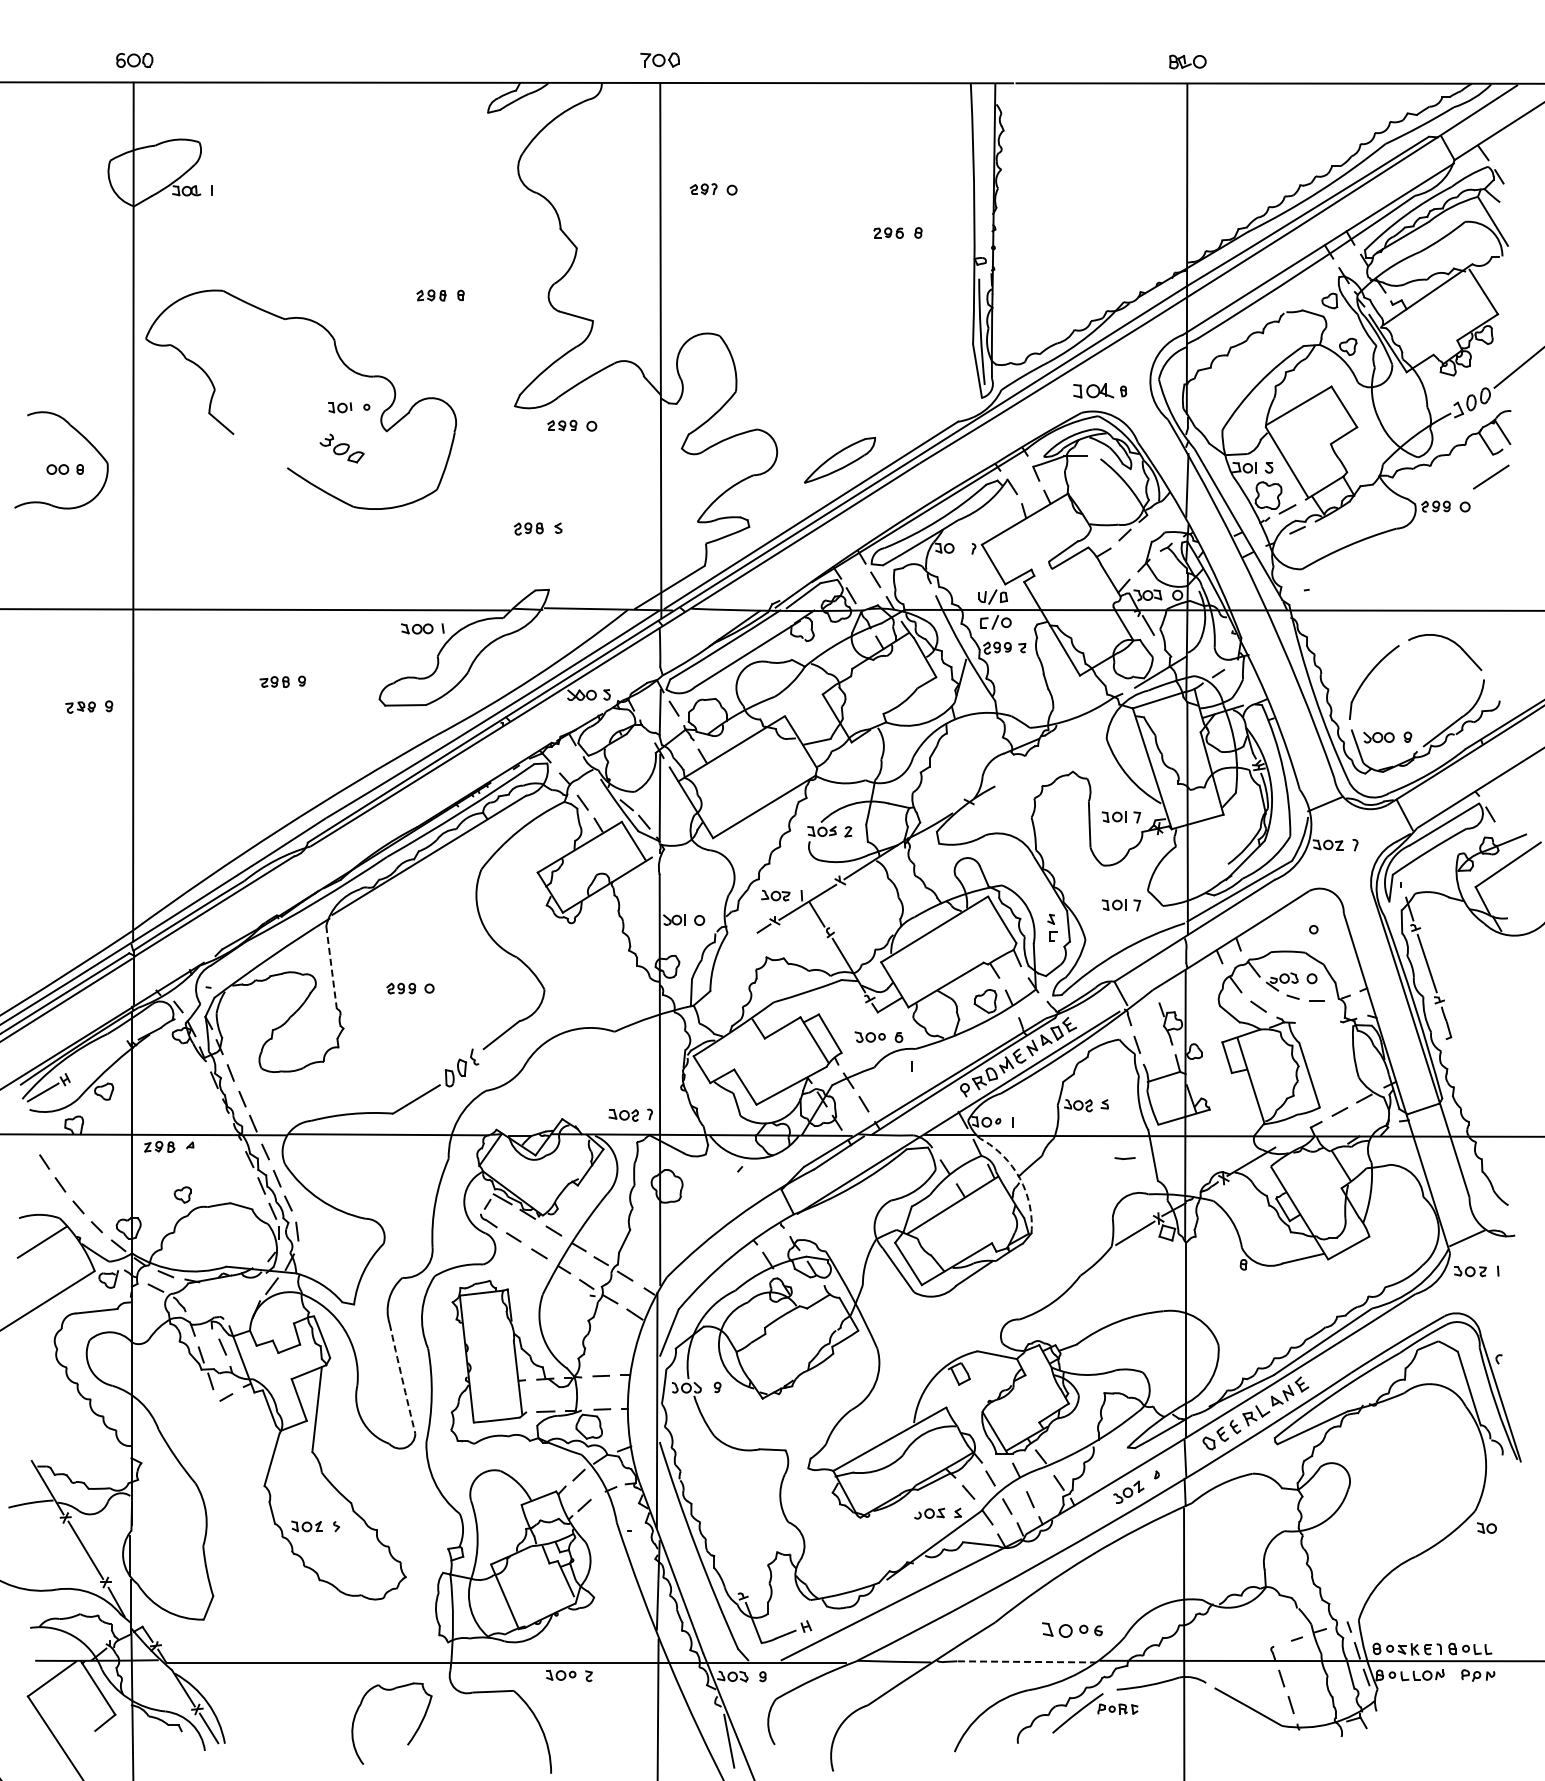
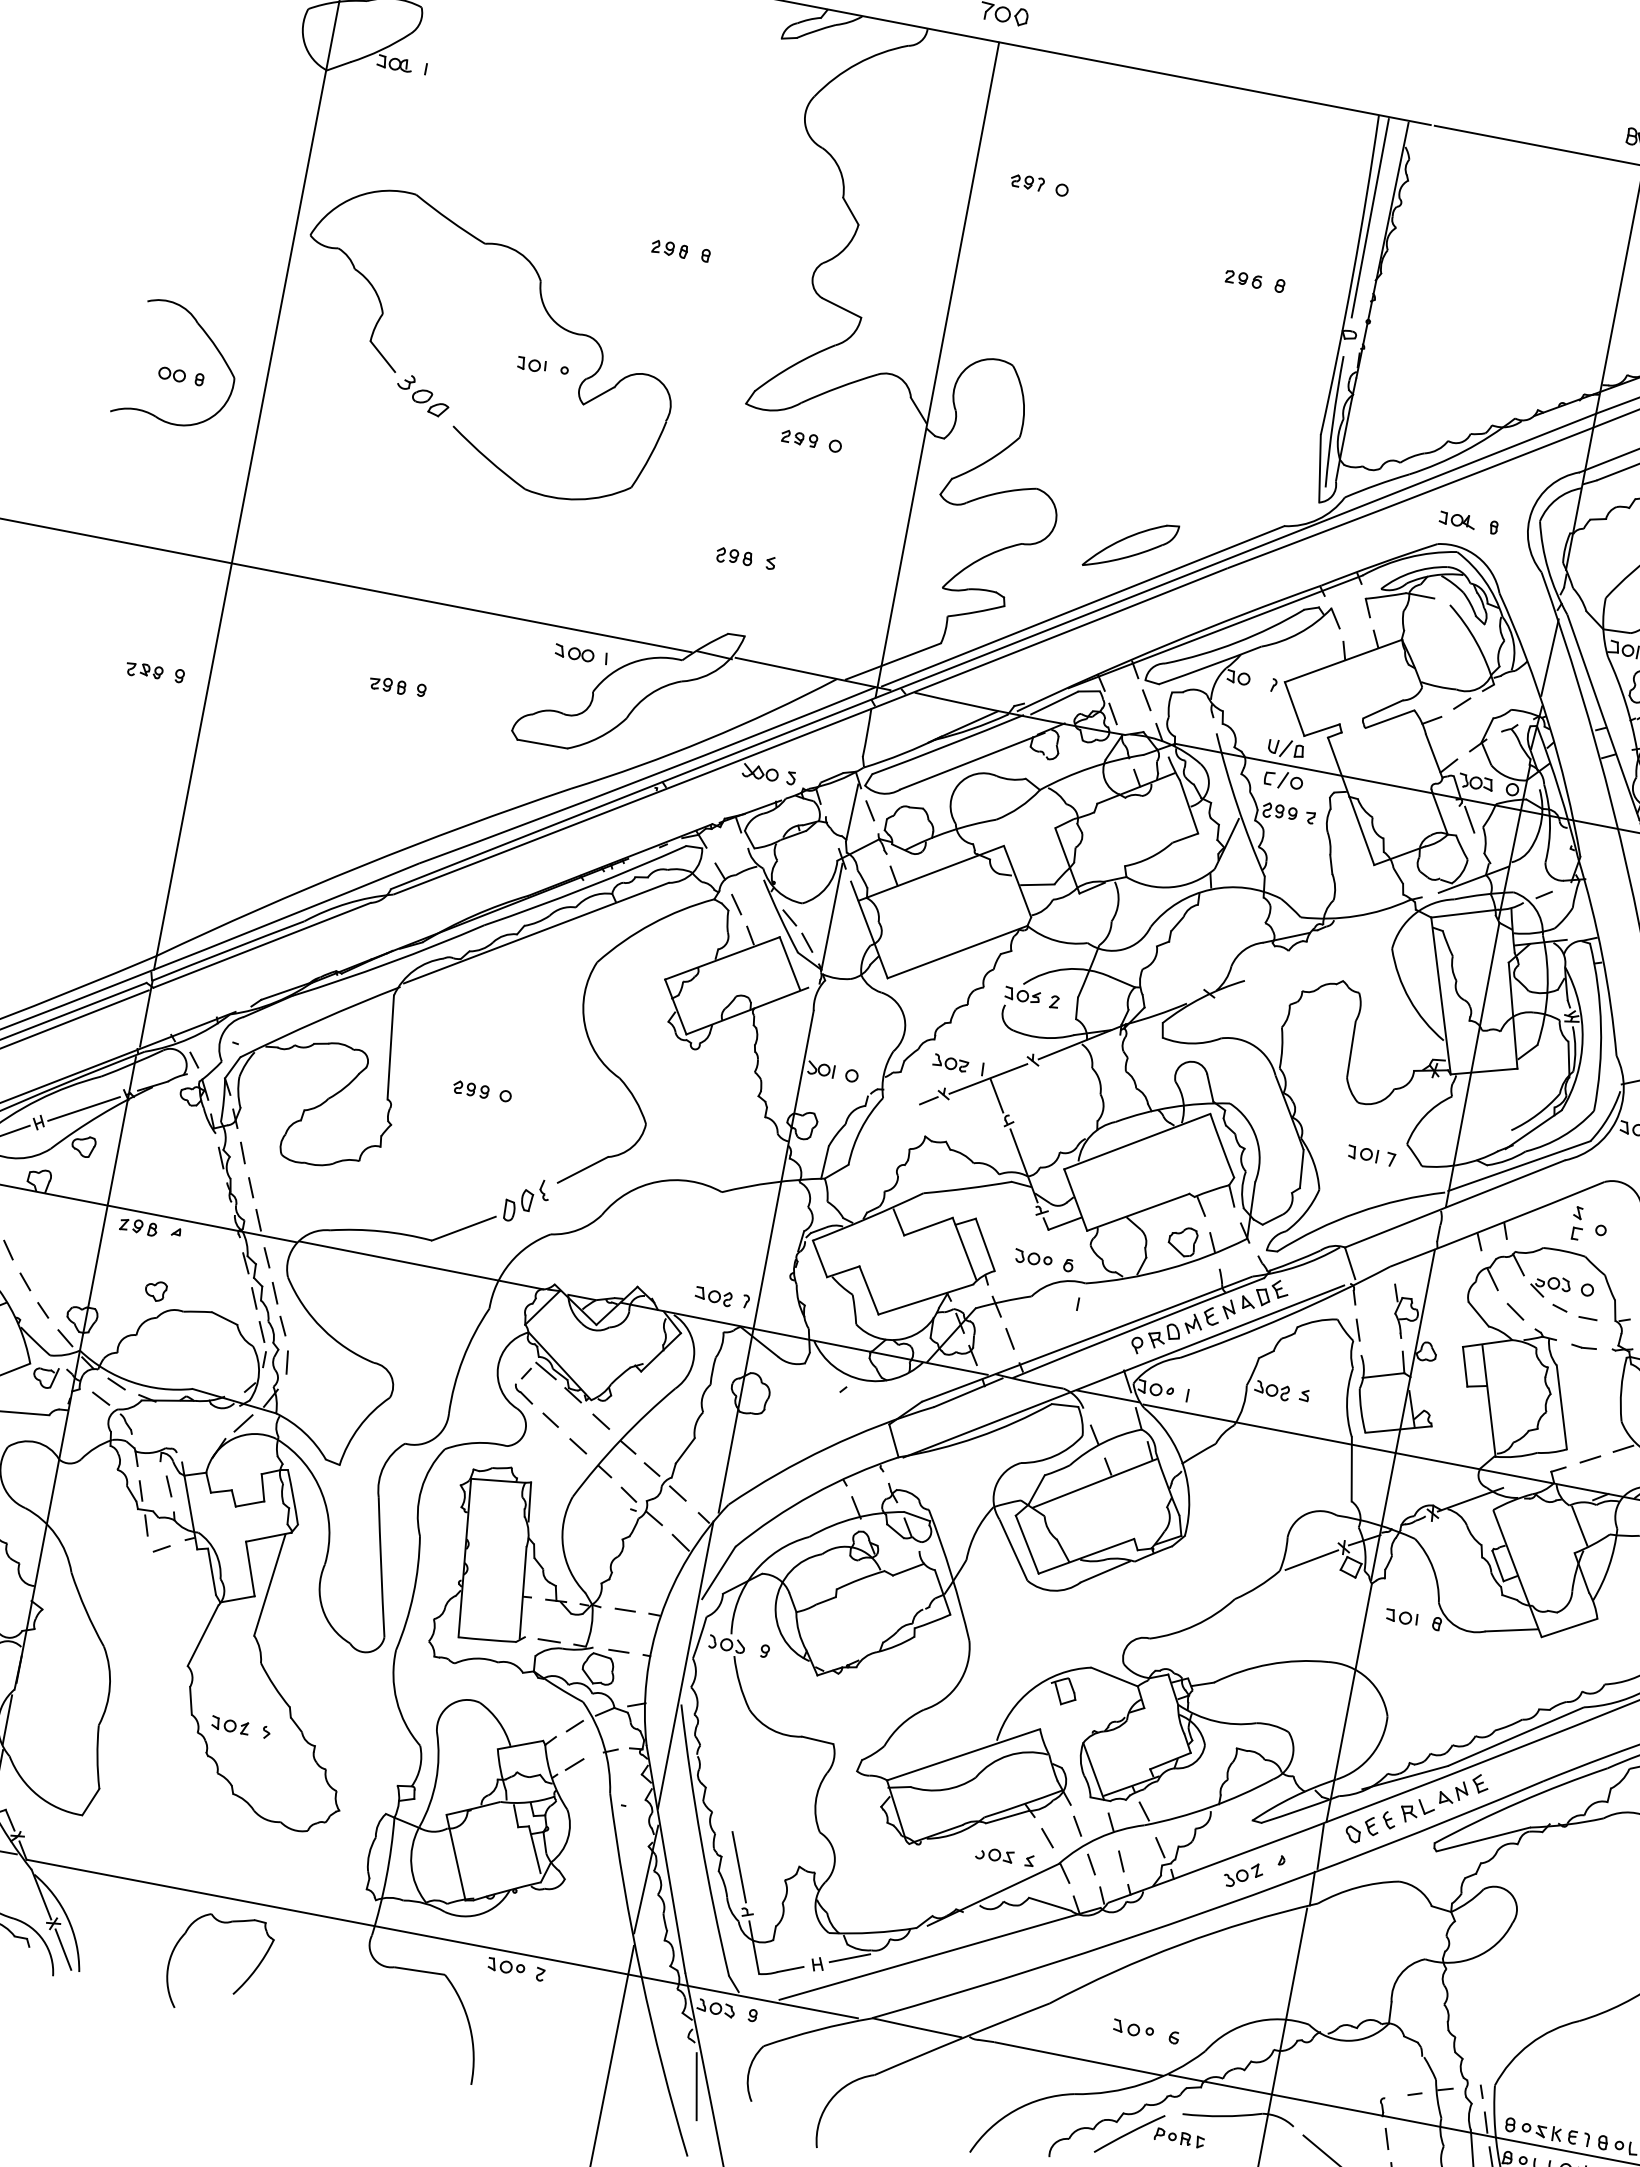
line: (979, 165) -> (1370, 217), added
part: (1093, 390) -> (1457, 519), size x0.71
part: (341, 448) -> (422, 395), moved
part: (1121, 817) -> (1391, 1048), removed
part: (1052, 927) -> (1577, 1223), moved
line: (331, 967) -> (390, 1047), dashed -> solid
line: (98, 1061) -> (83, 1108), added
line: (1124, 1158) -> (1583, 1347), moved
arc: (1019, 1178) -> (1182, 1466), dashed -> solid
part: (1214, 1264) -> (1401, 1616), added
arc: (402, 1378) -> (381, 1566), dashed -> solid
line: (729, 1561) -> (738, 1866), added
line: (830, 1616) -> (849, 1957), added
part: (1064, 1629) -> (1132, 2028), size x0.71
line: (1026, 1661) -> (1078, 2058), dashed -> solid
part: (411, 1737) -> (239, 1985), moved

